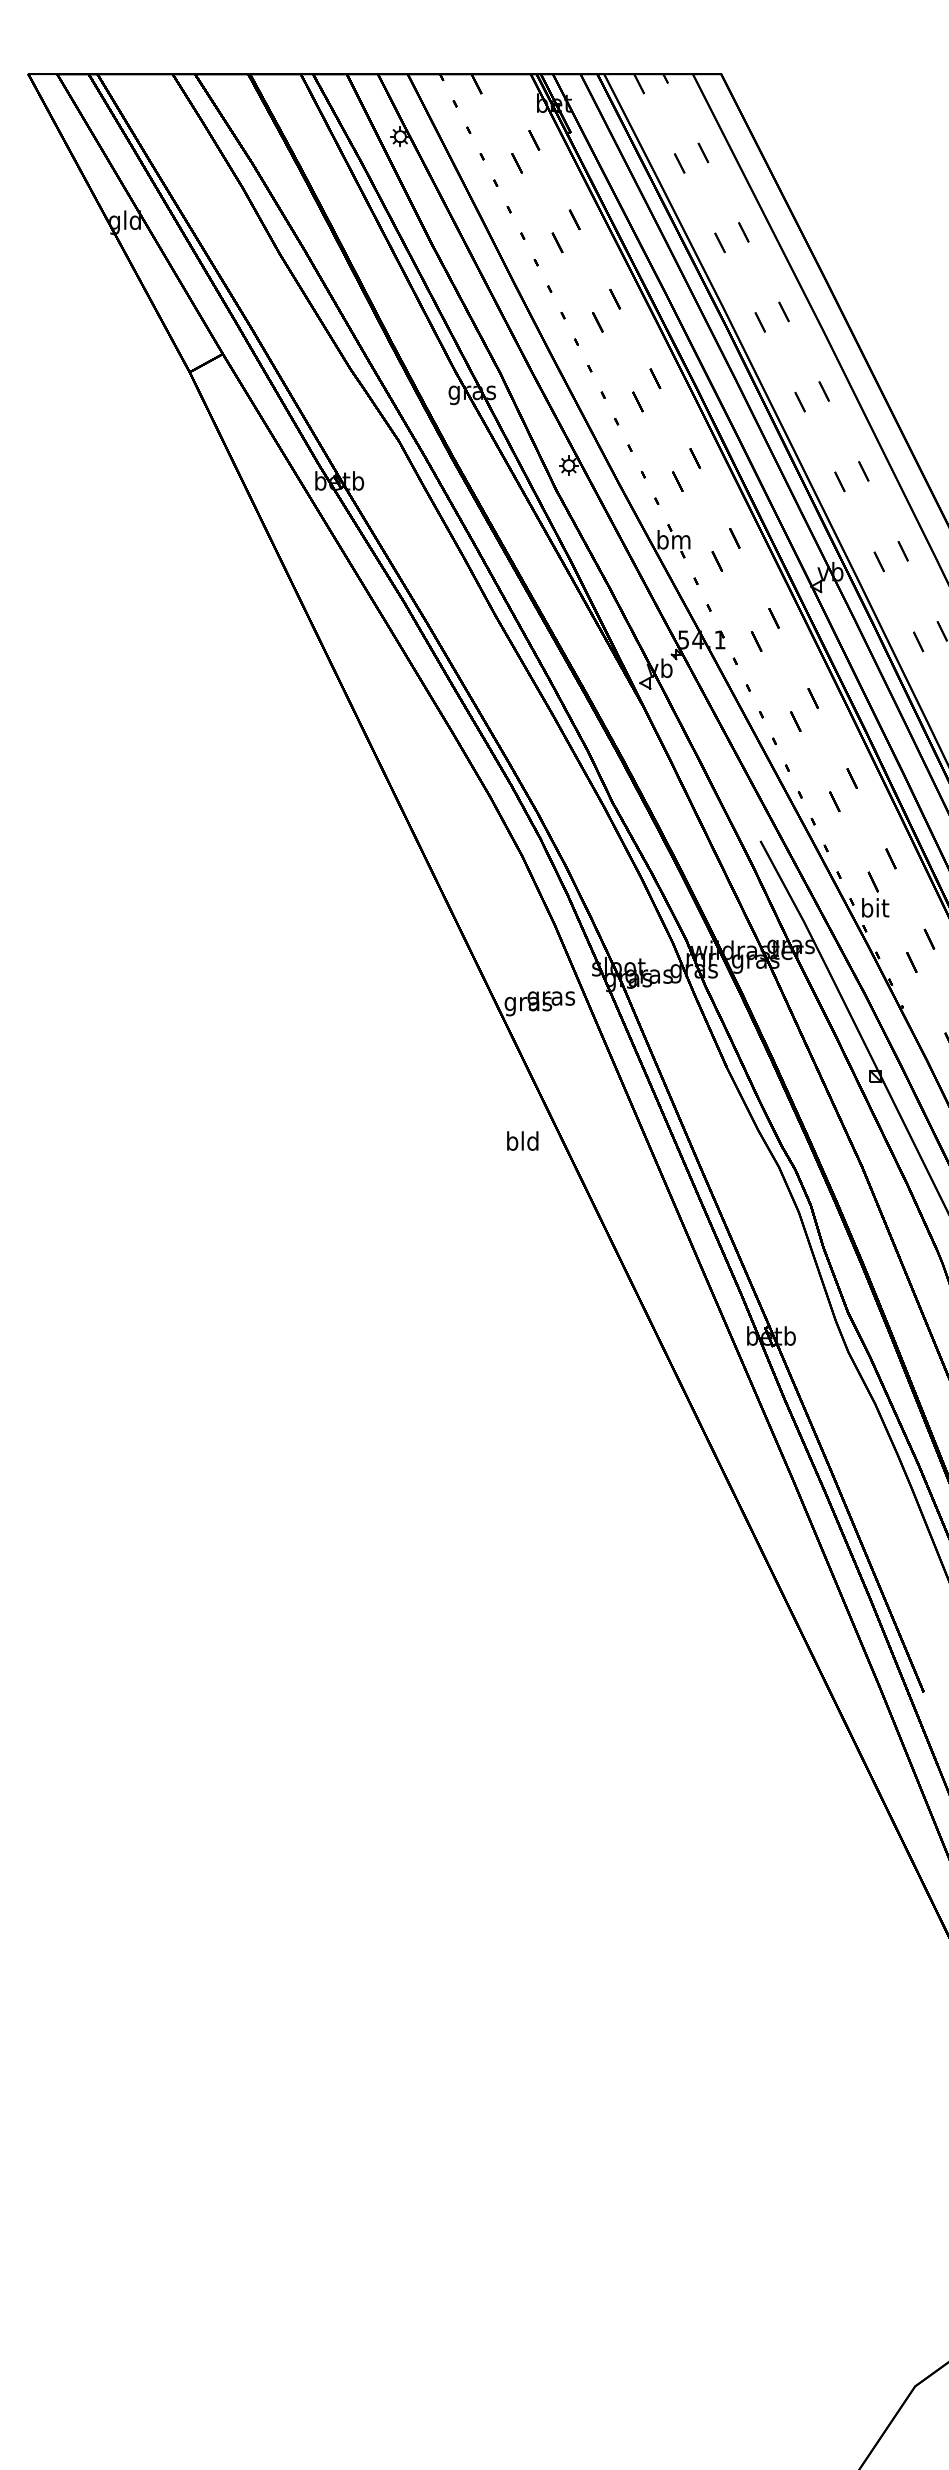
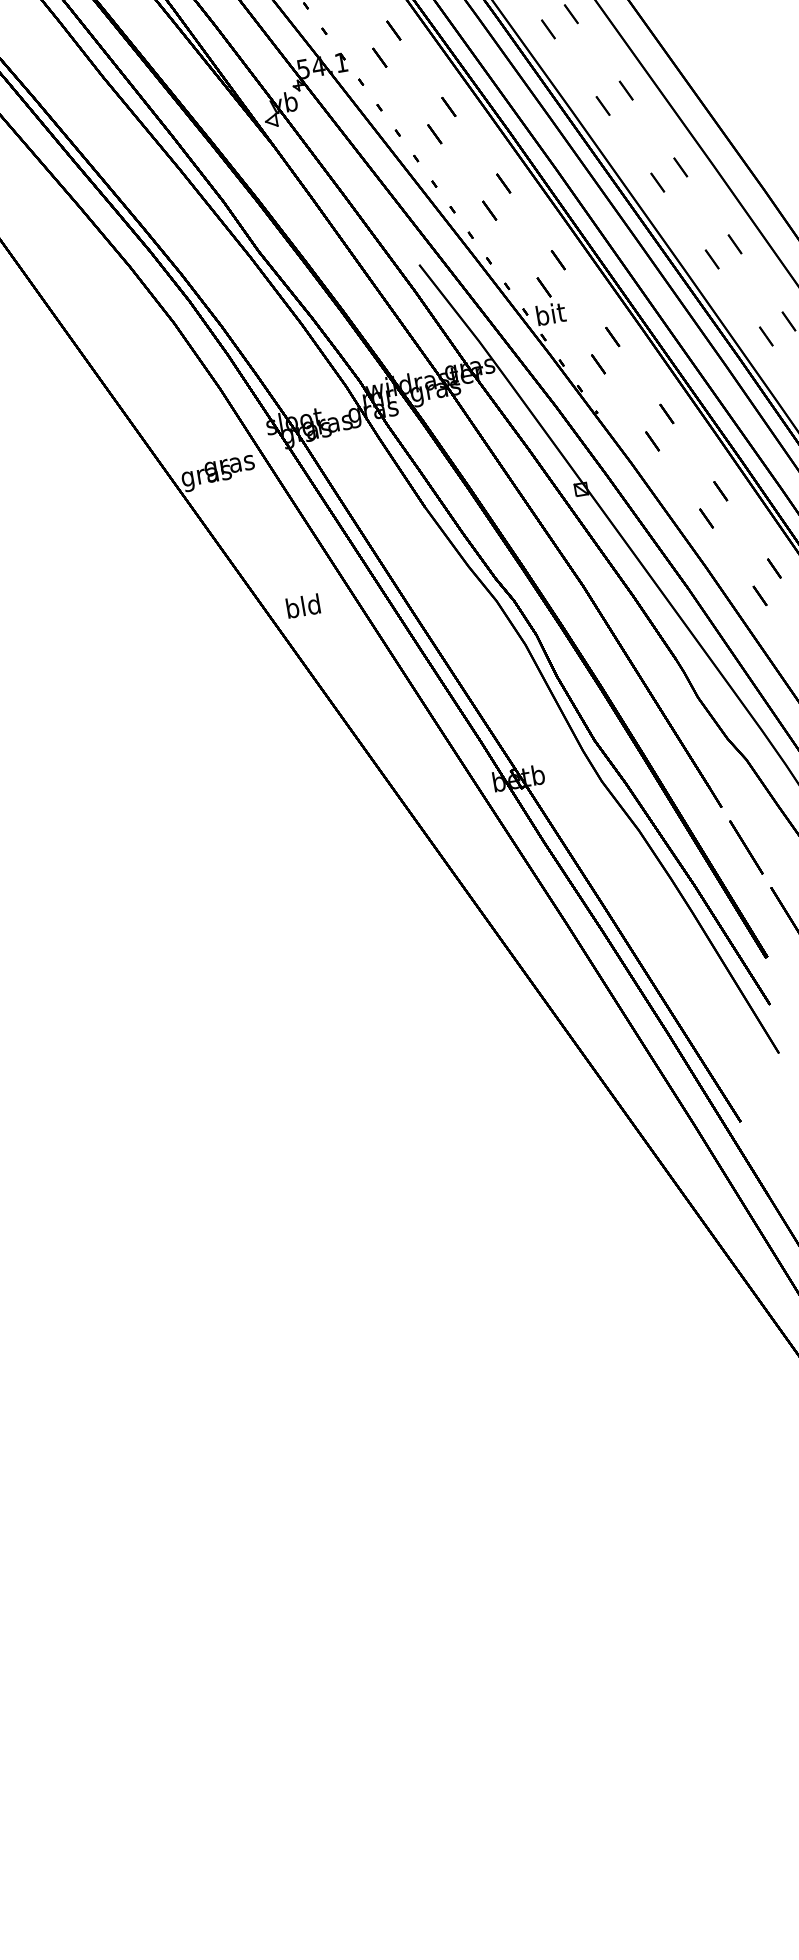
text: (522, 1140) -> (302, 605), moved

